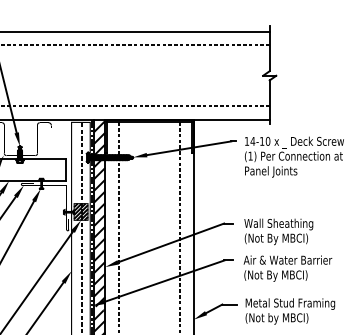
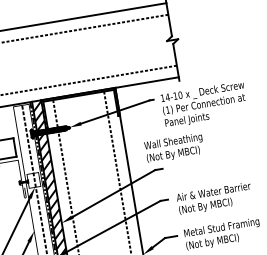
hatch: (81, 211) -> (34, 179), removed
text: (278, 231) -> (174, 147), moved

